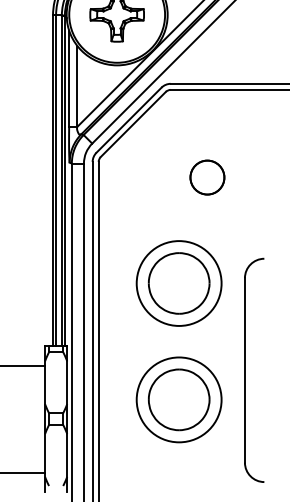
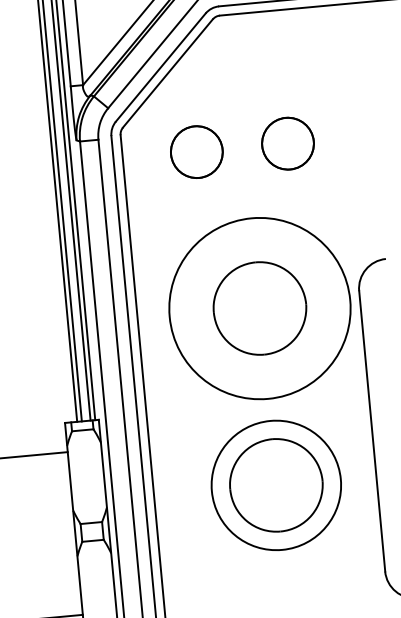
part: (147, 177) -> (196, 151), added
circle: (178, 283) -> (258, 308), size x1.4

